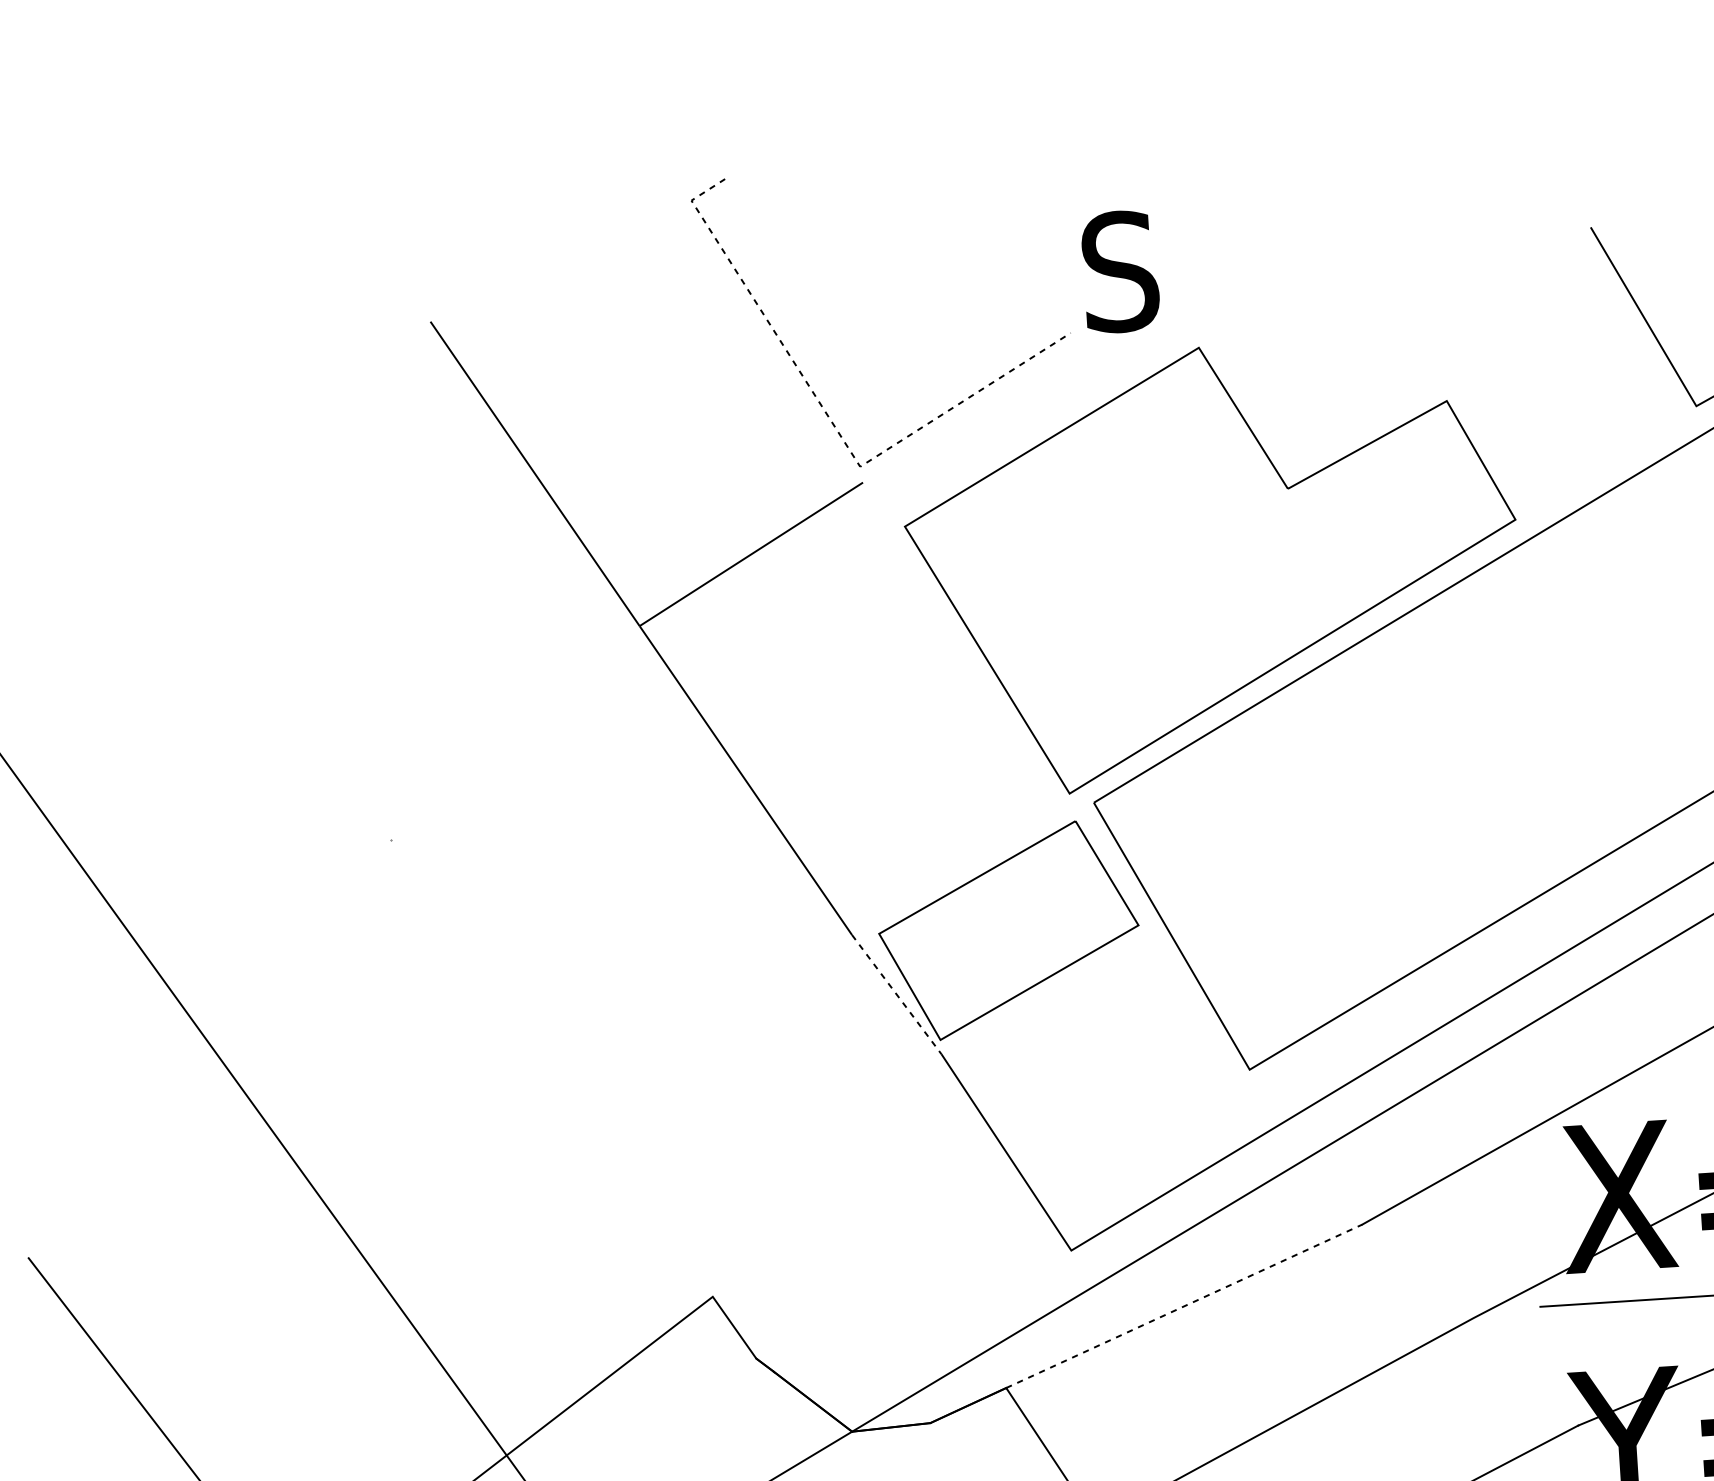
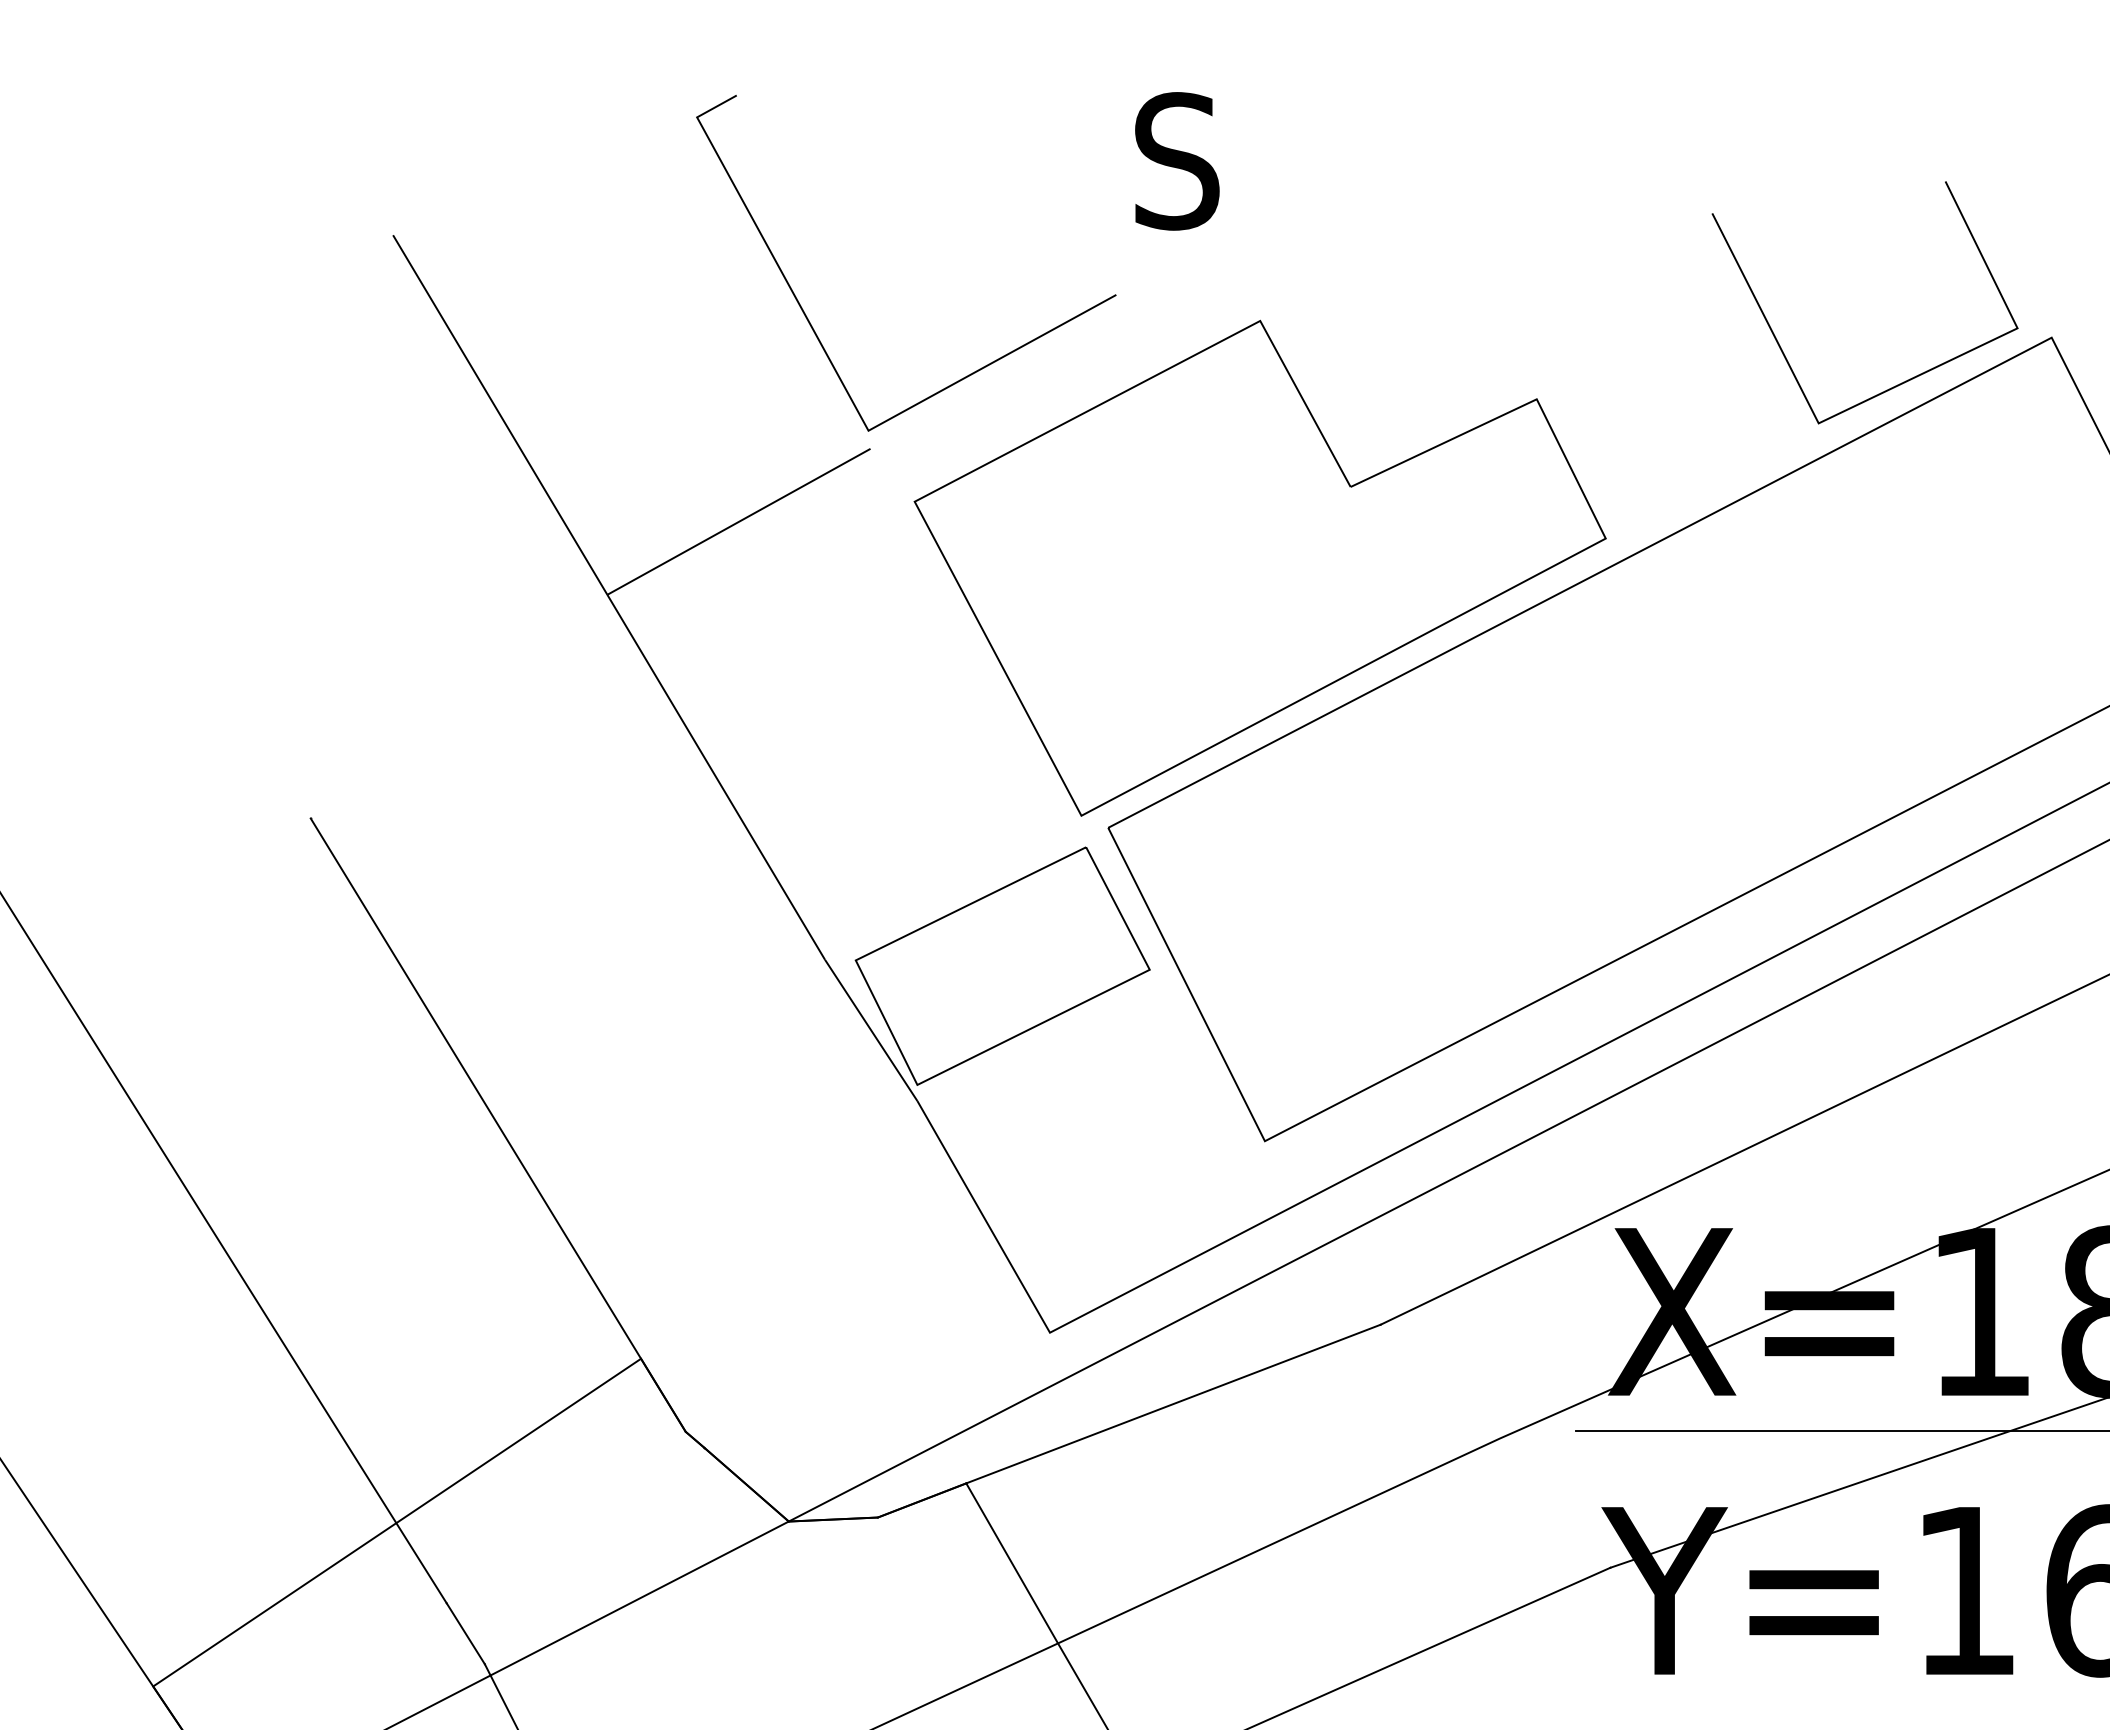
text: (1120, 271) -> (1177, 161), moved
line: (831, 422) -> (839, 378), dashed -> solid
line: (897, 994) -> (871, 1030), dashed -> solid
line: (573, 1098) -> (497, 1124), added
line: (1184, 1306) -> (1173, 1404), dashed -> solid

